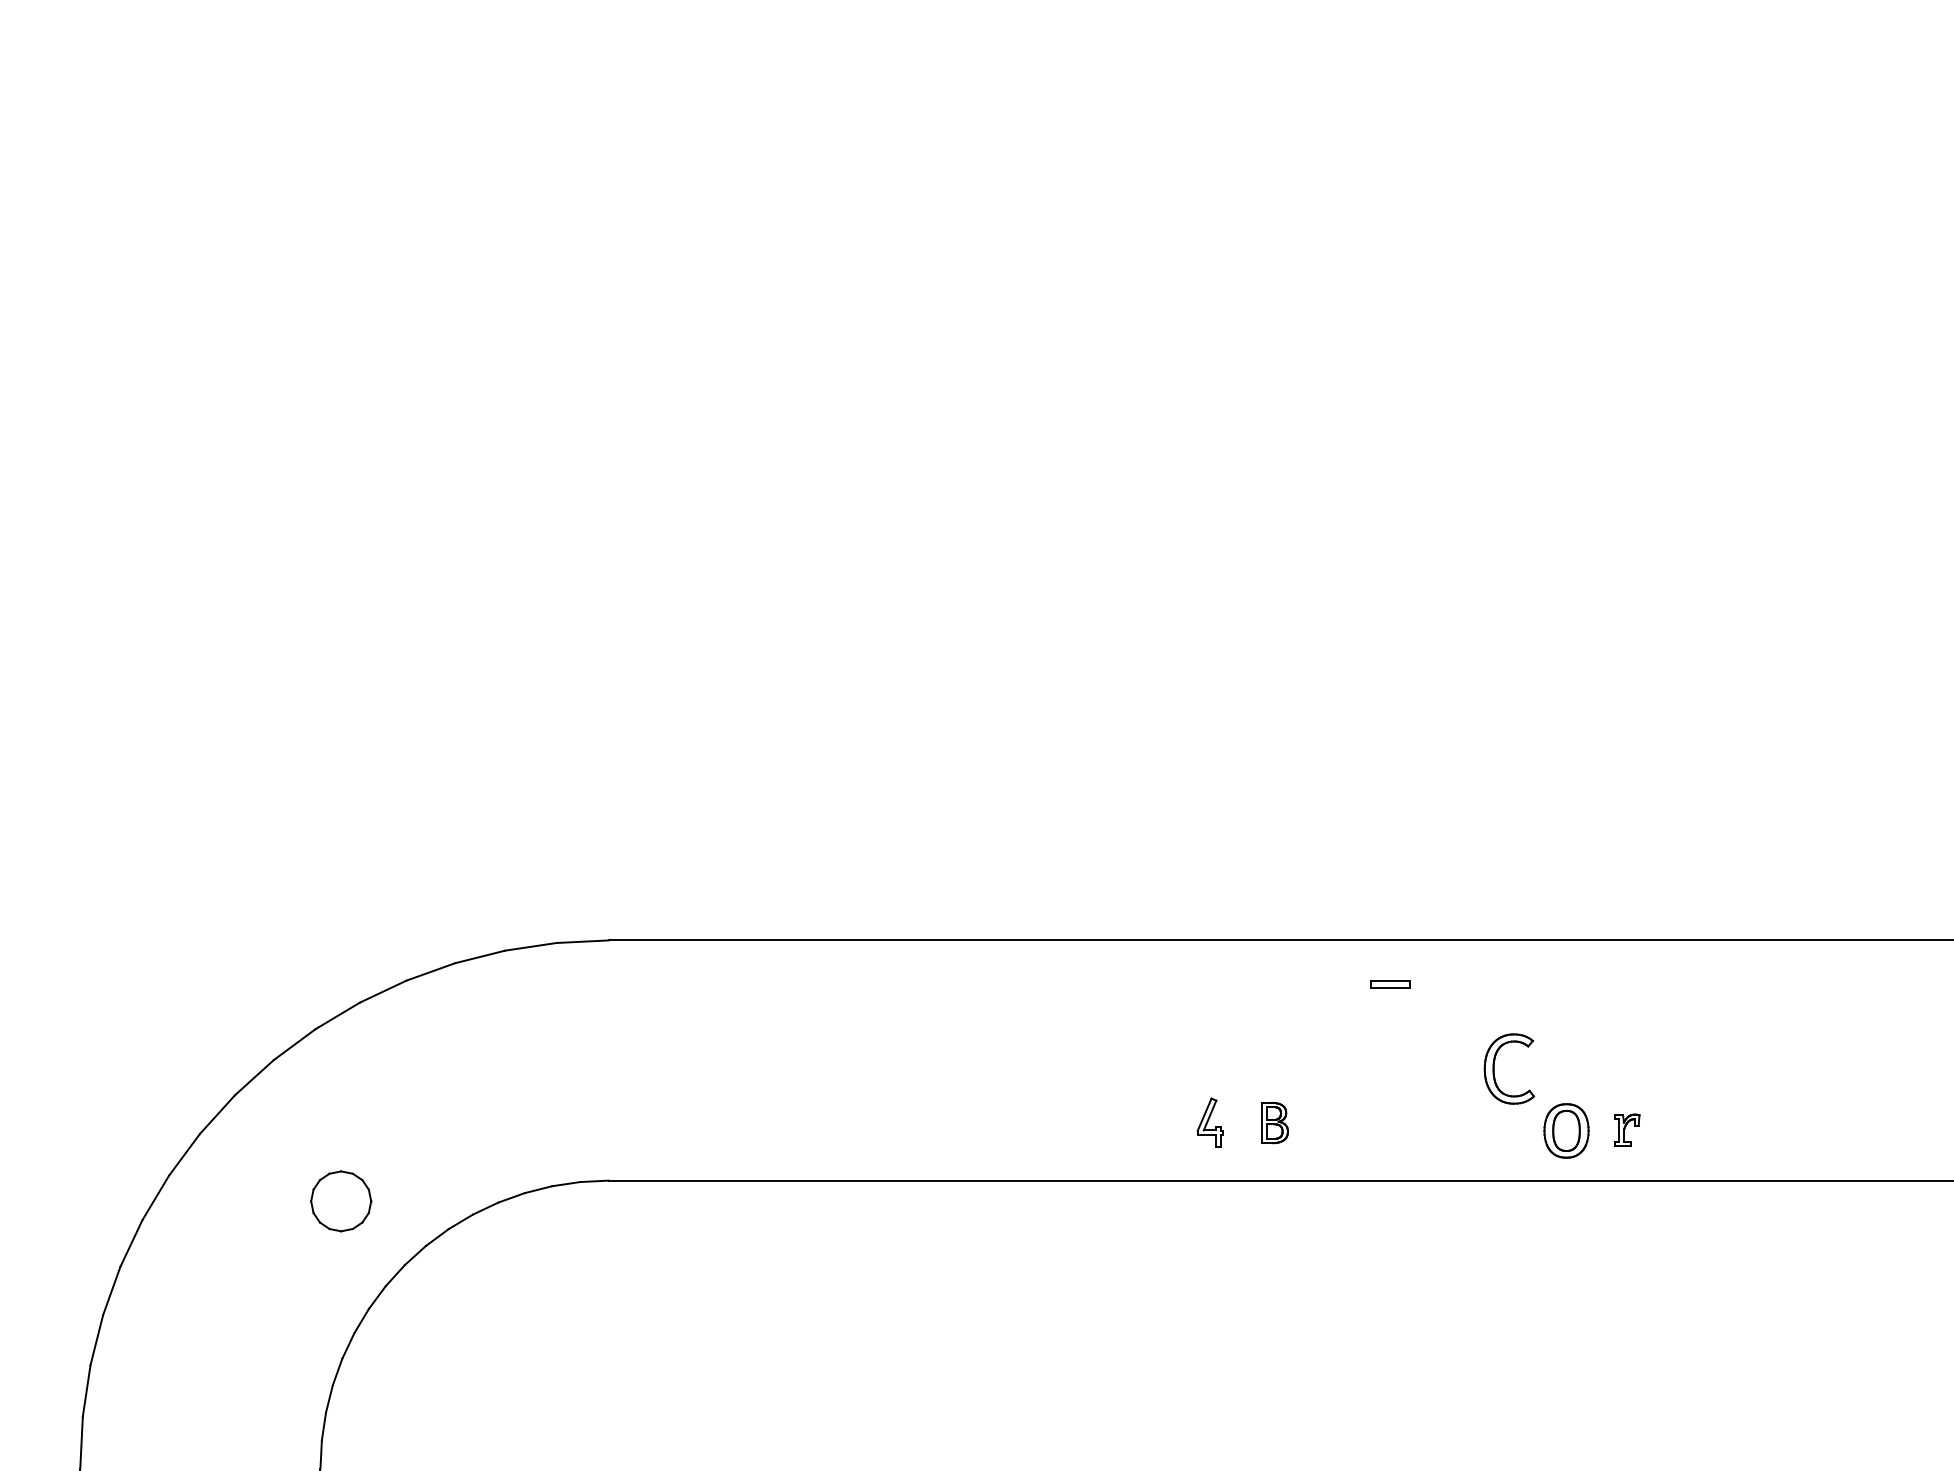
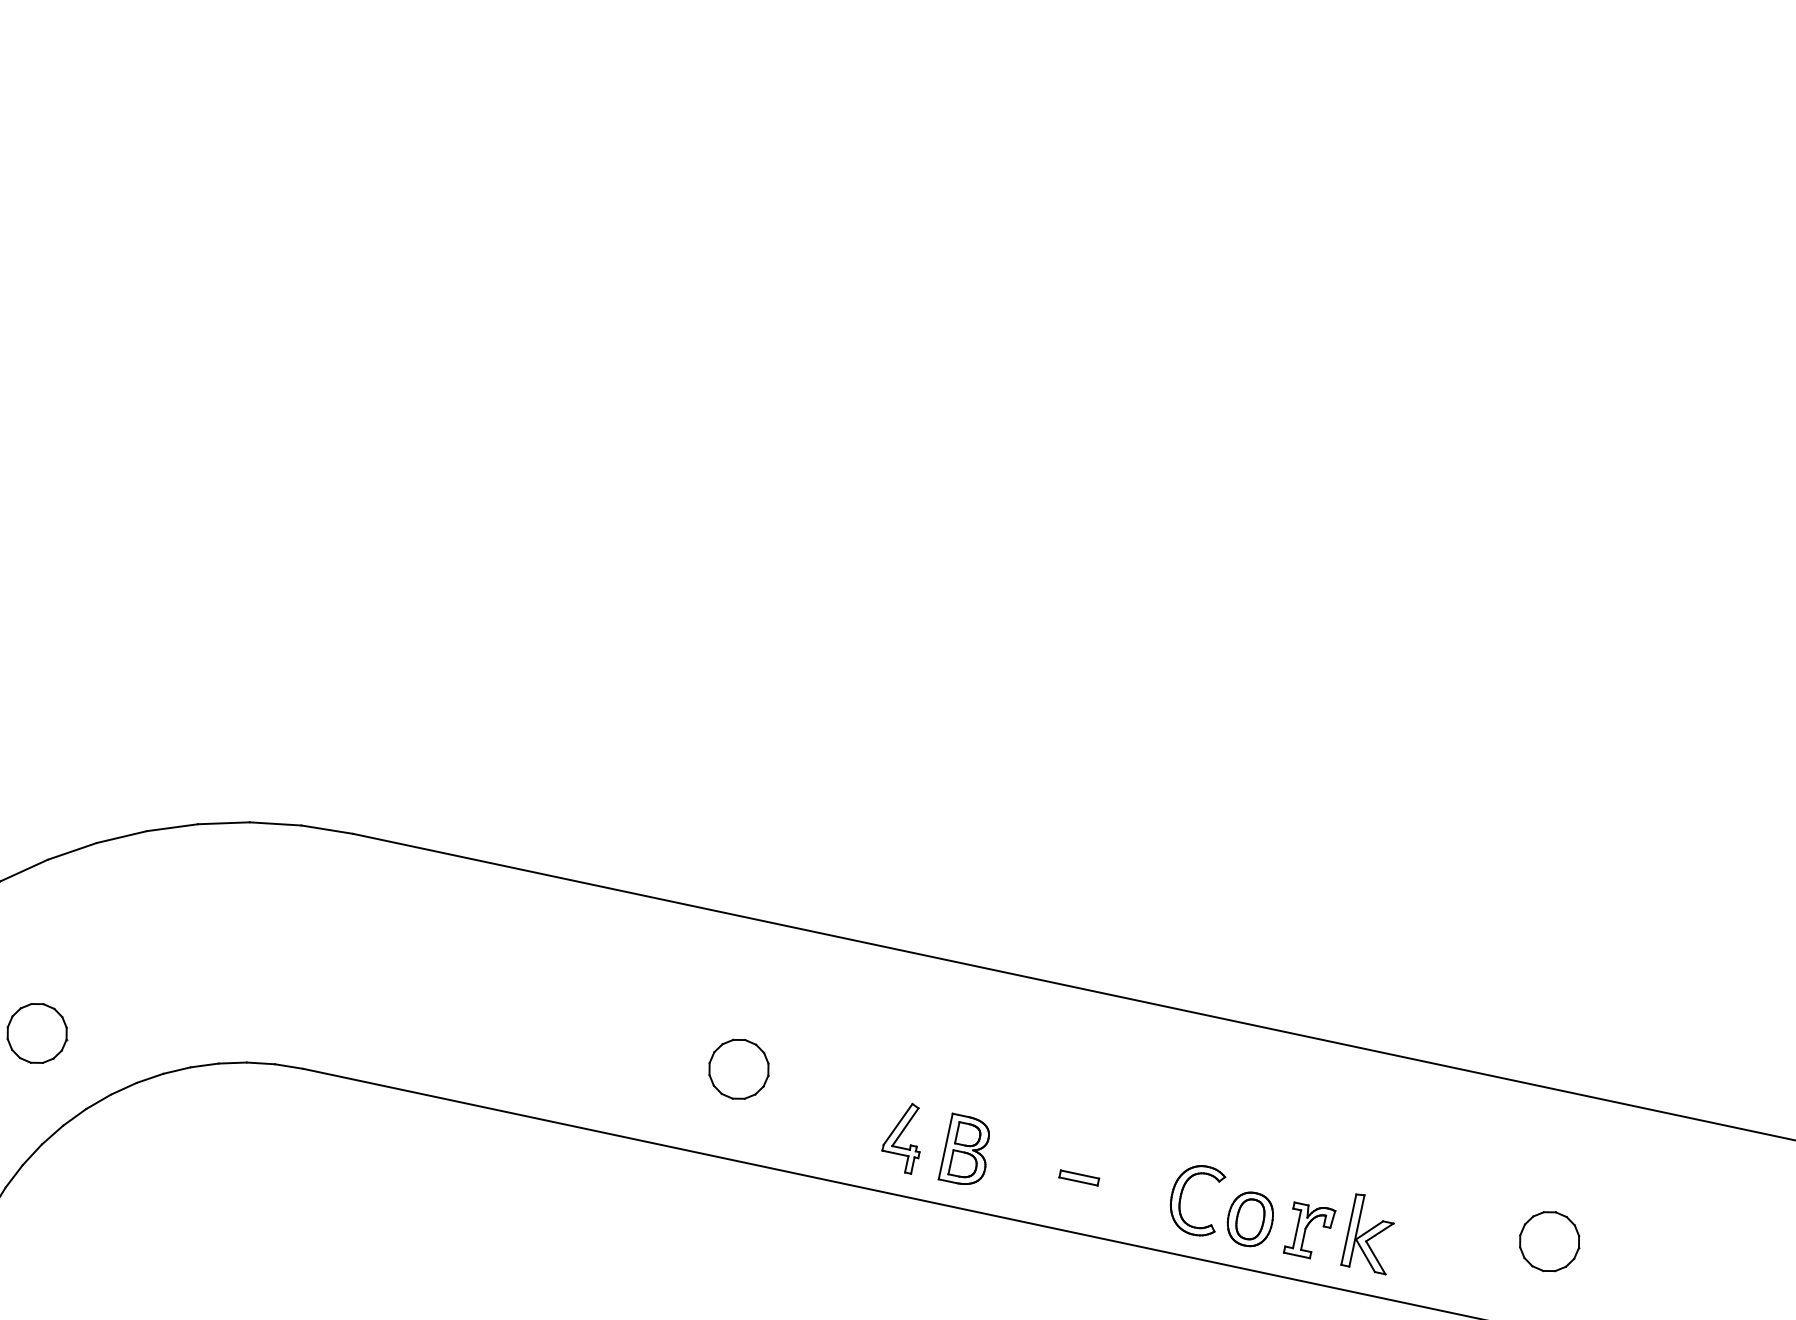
part: (1390, 984) -> (1079, 1178), moved
part: (1494, 1068) -> (1181, 1196), moved
part: (1035, 1090) -> (739, 1069), added
part: (1863, 1090) -> (1549, 1241), added
part: (1687, 1119) -> (1371, 1233), added
part: (1210, 1122) -> (903, 1137), size x1.43
part: (1274, 1122) -> (966, 1150), size x1.67
part: (1626, 1130) -> (1309, 1231), size x1.67

